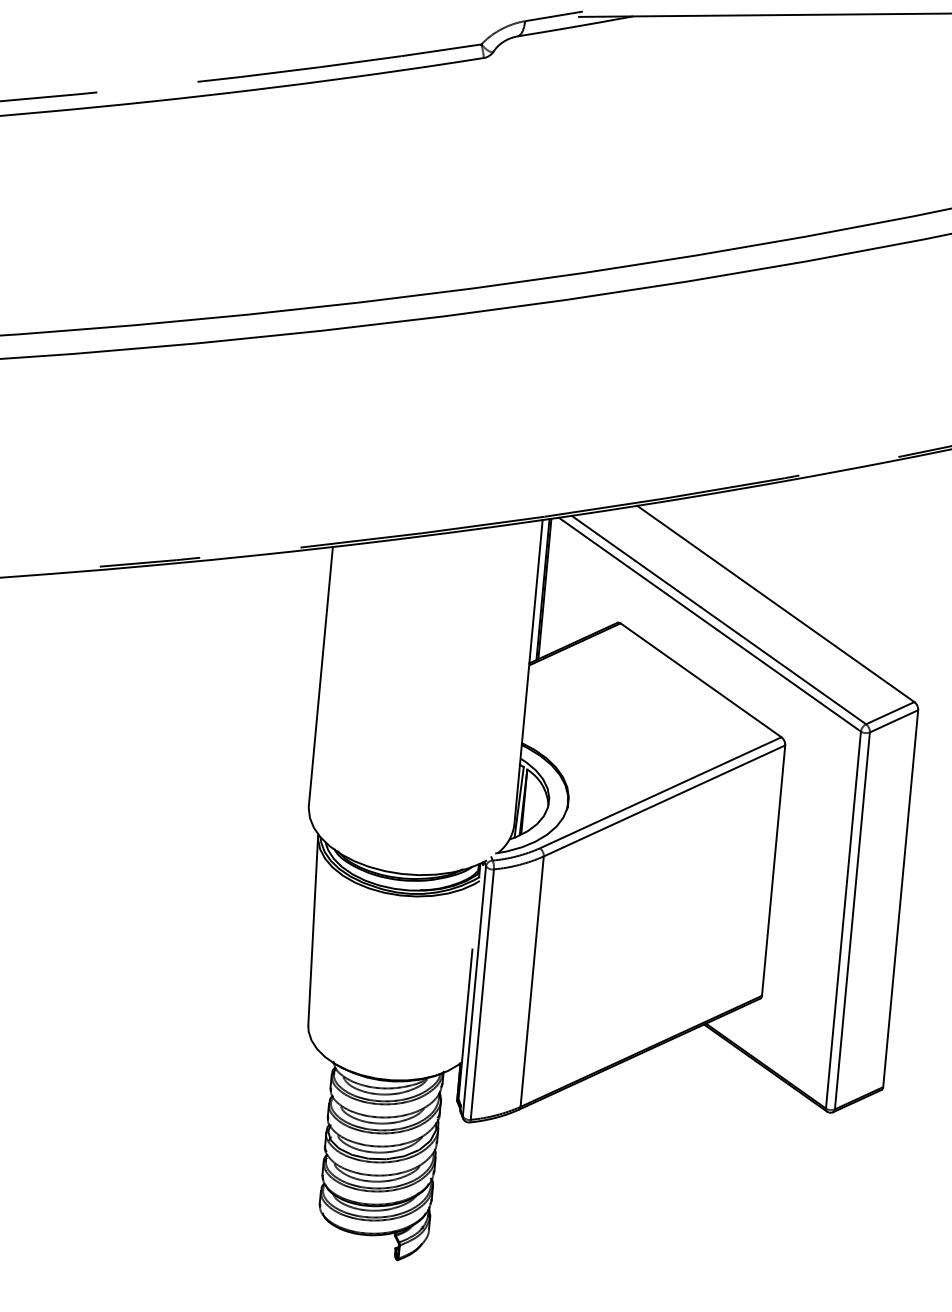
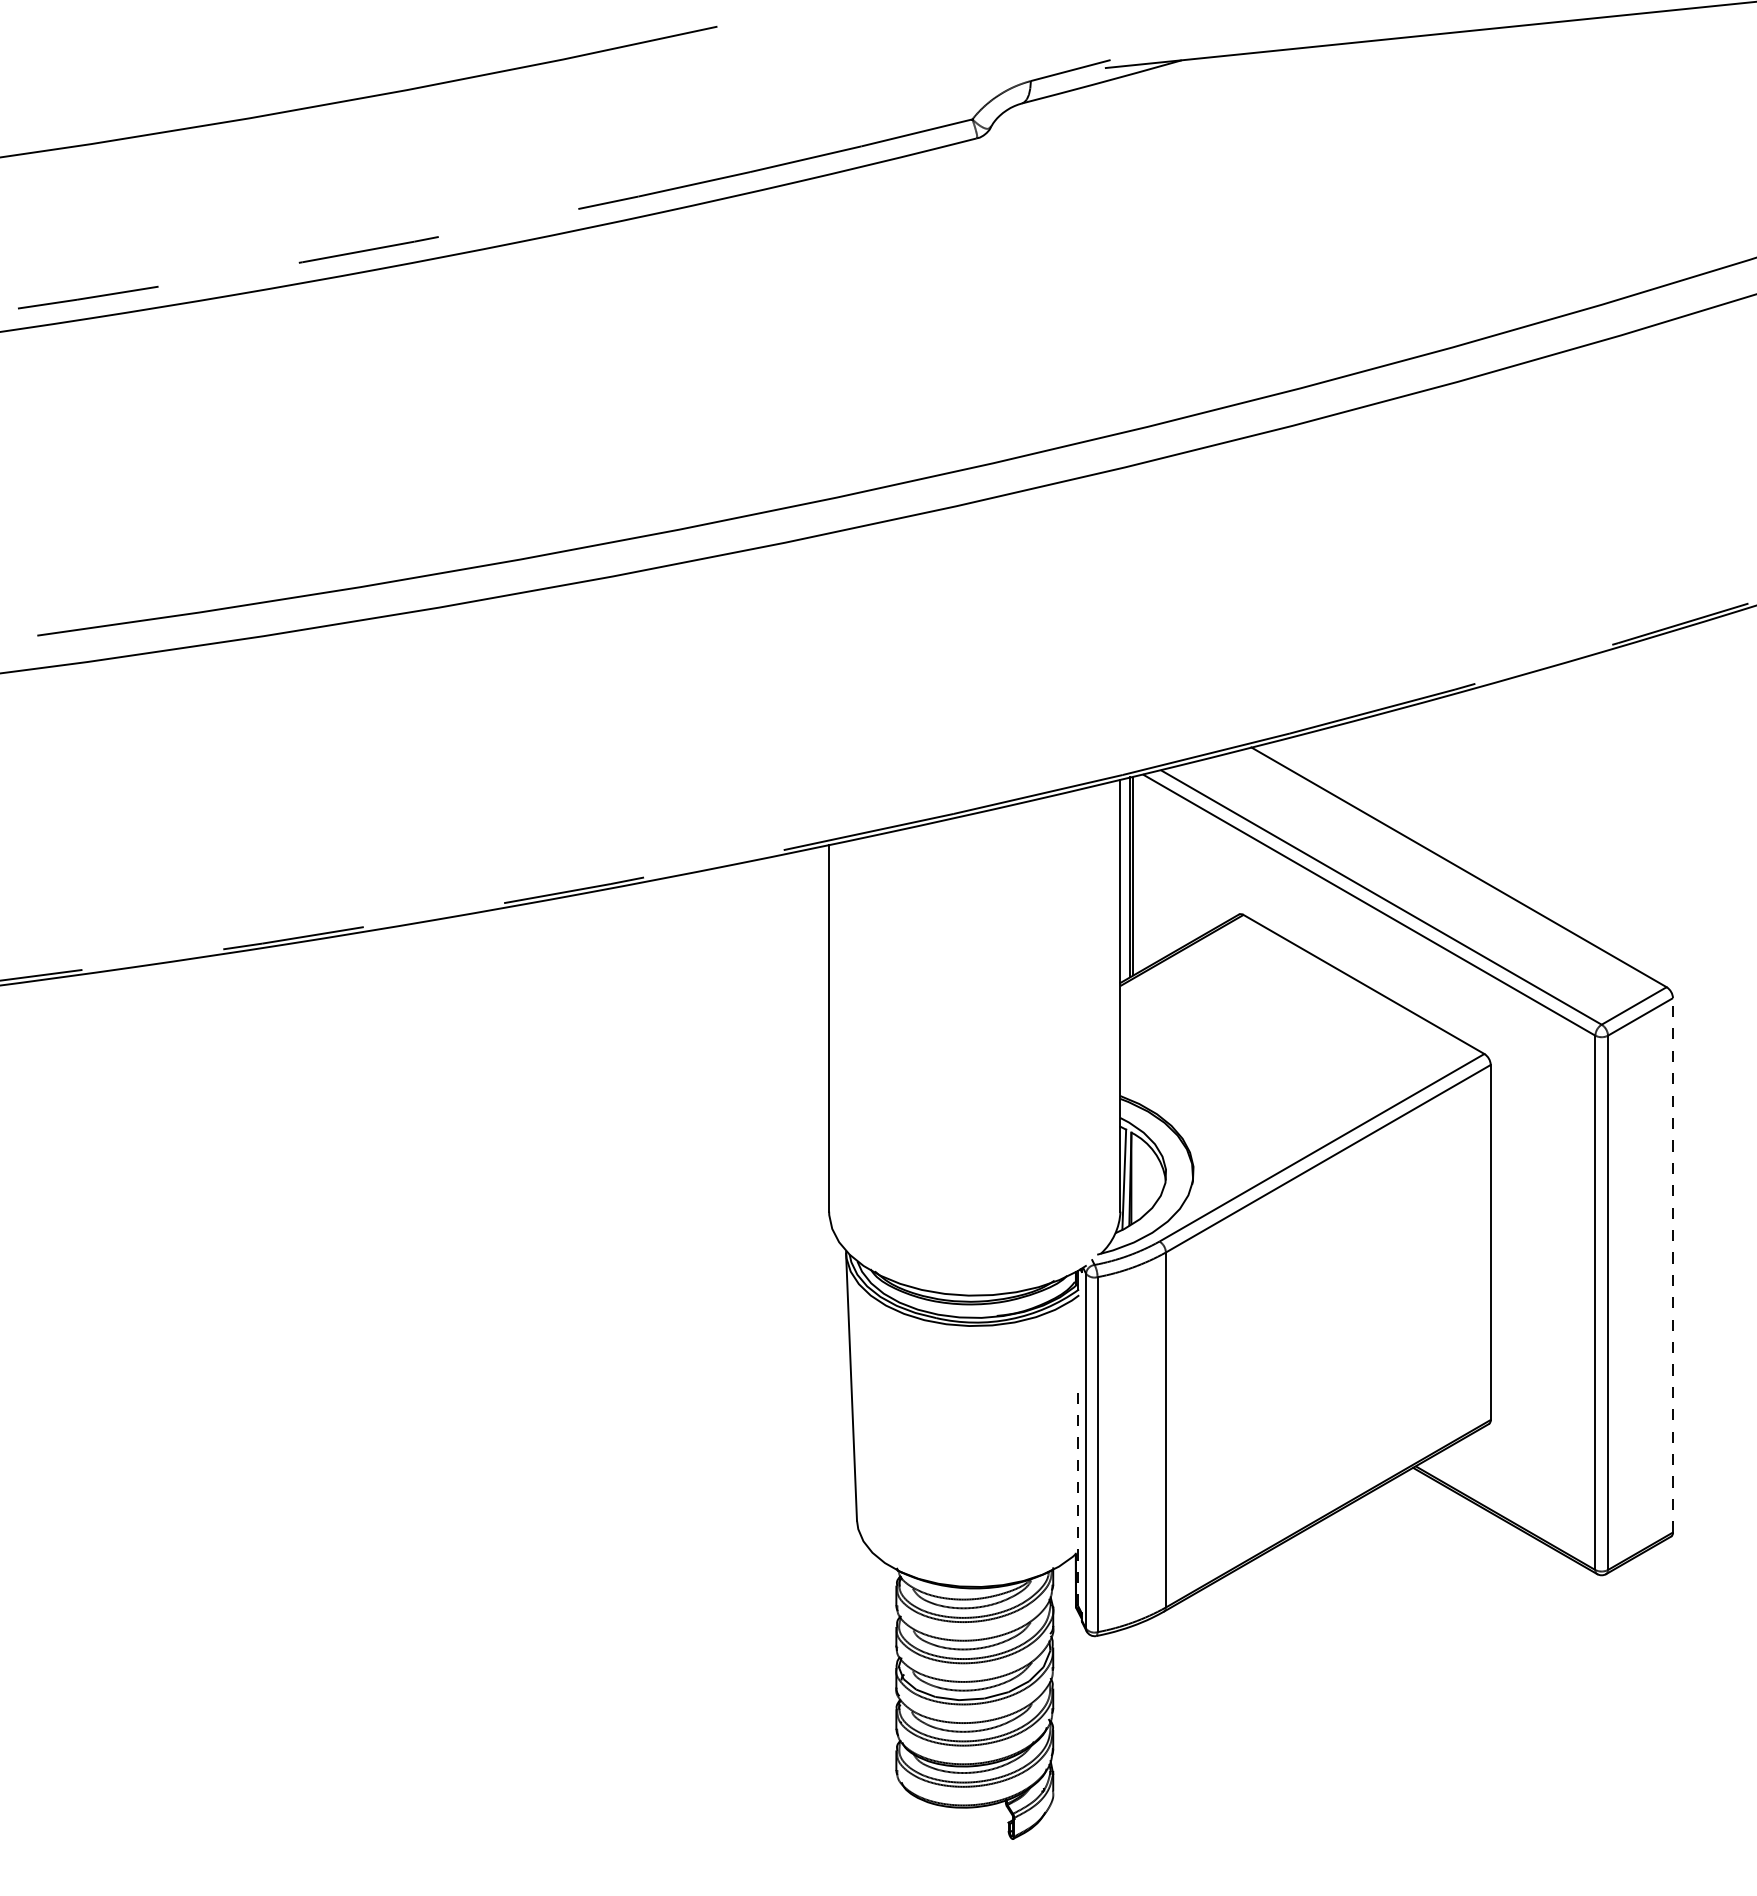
line: (901, 898) -> (1673, 1264), solid -> dashed
line: (465, 1024) -> (1077, 1499), solid -> dashed

